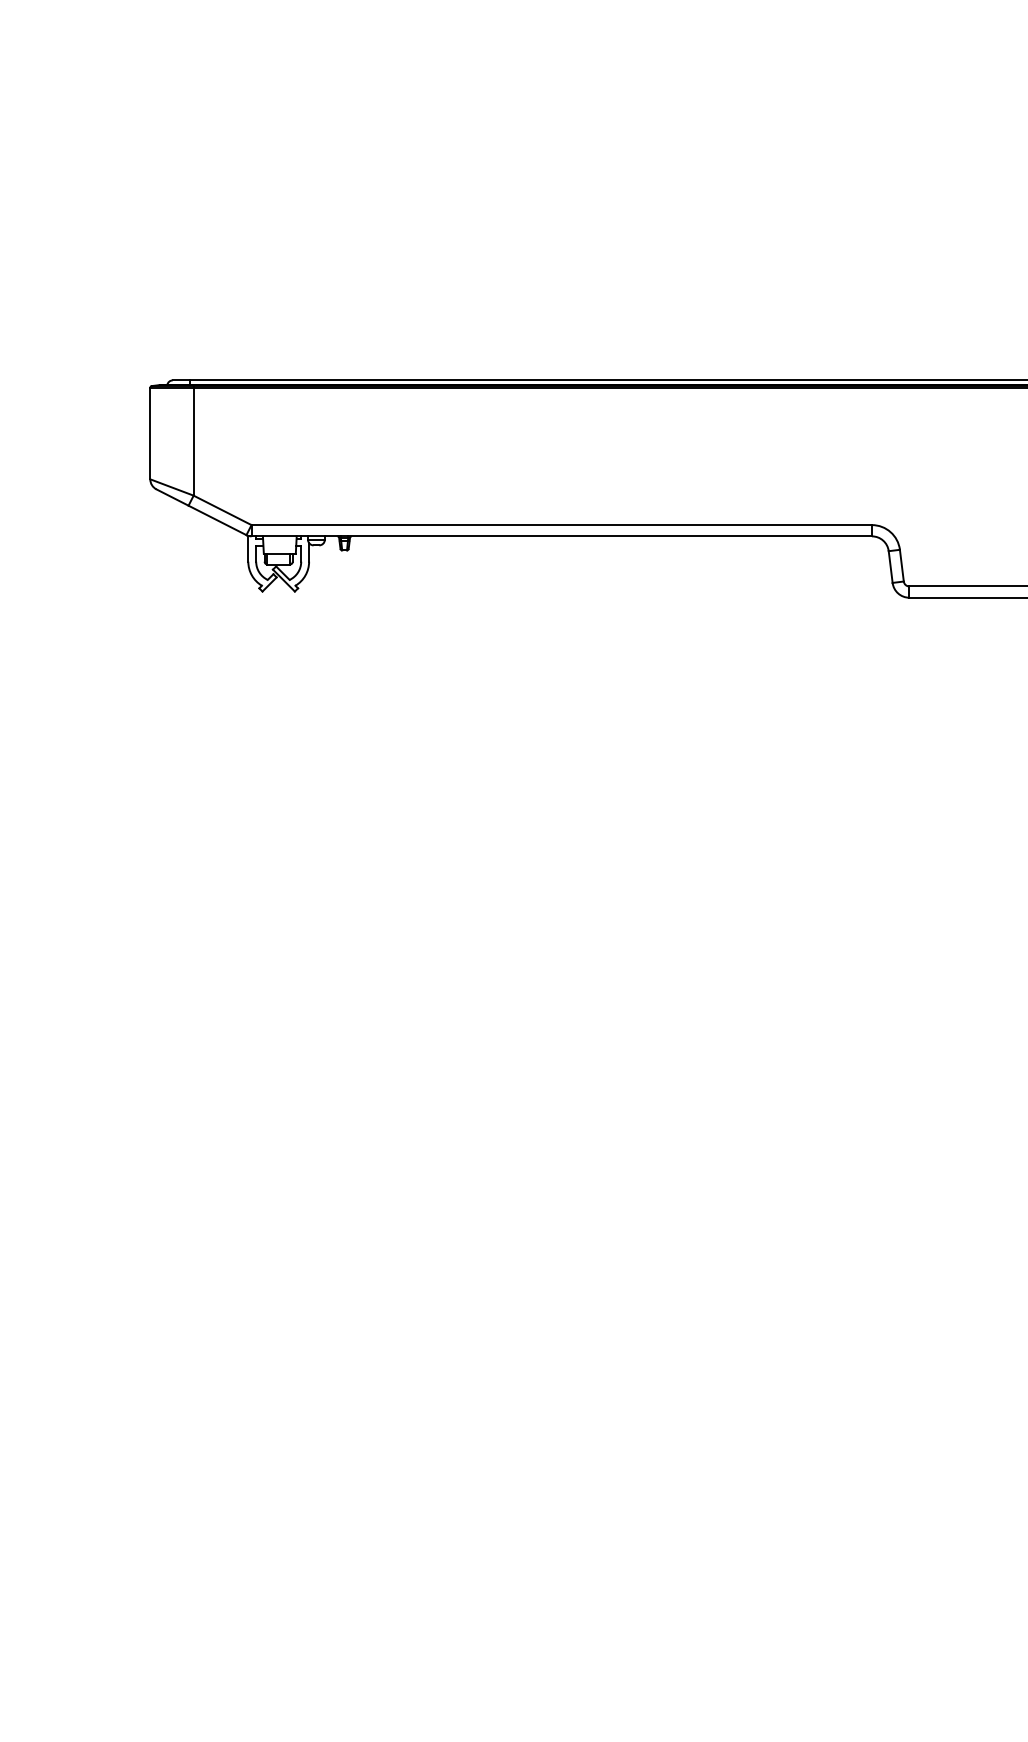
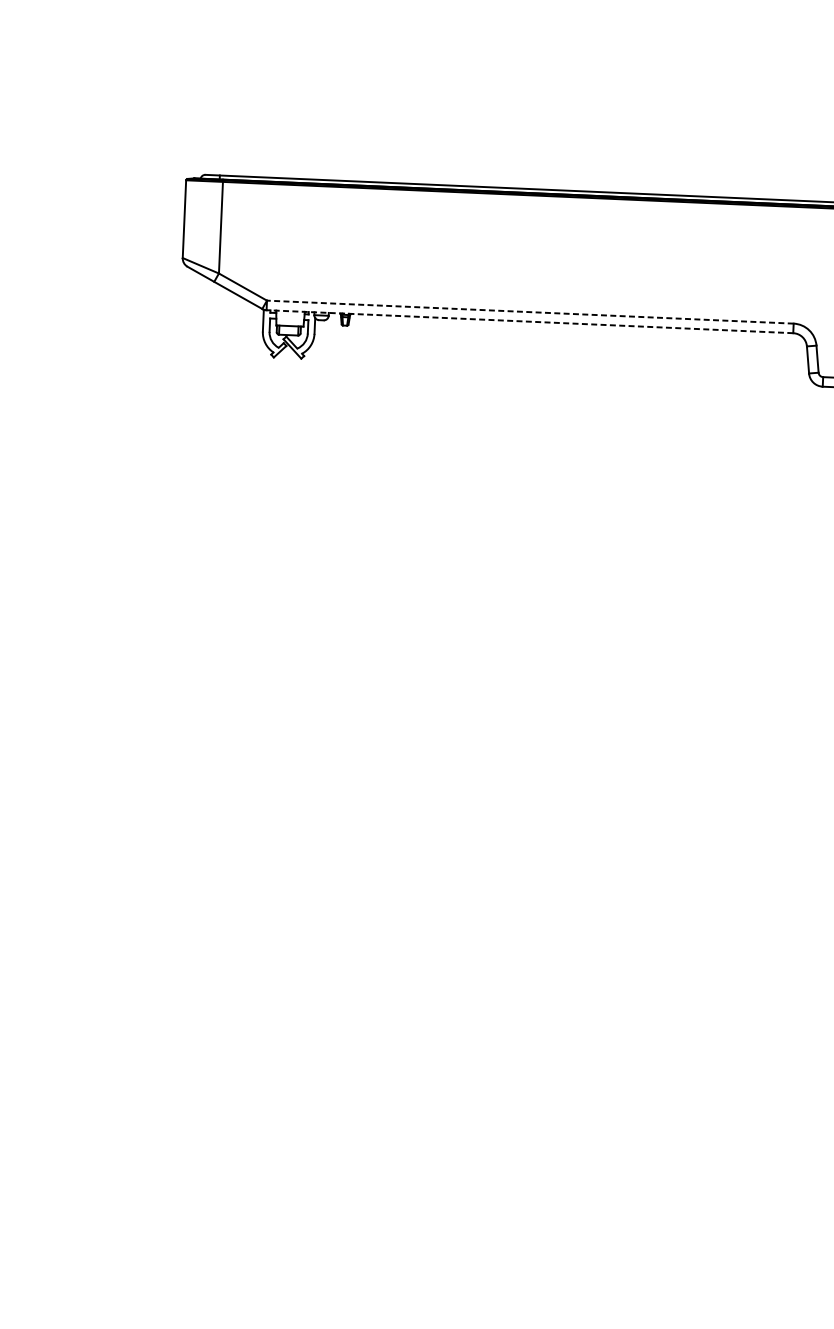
line: (561, 525) -> (530, 312), solid -> dashed
line: (561, 536) -> (529, 321), solid -> dashed

